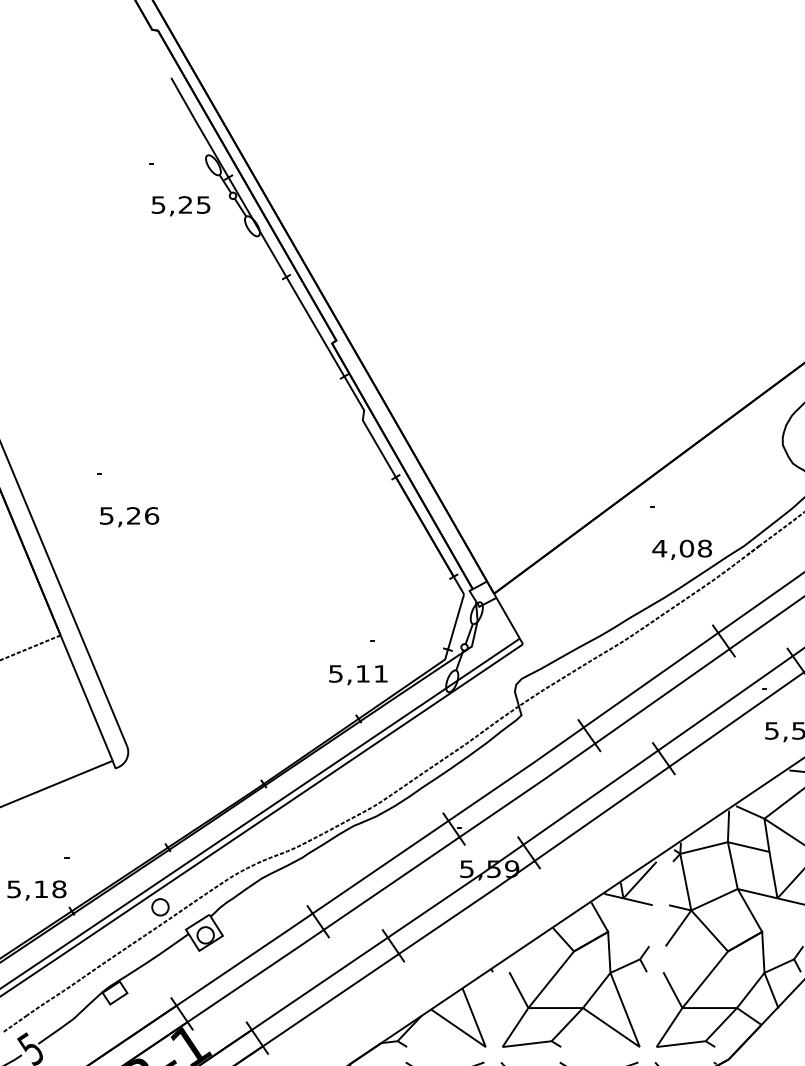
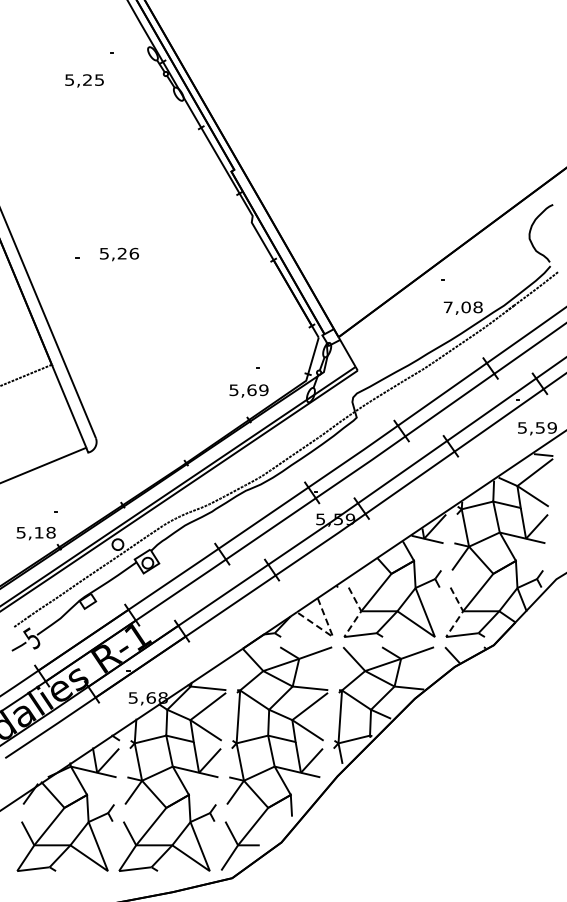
text: (180, 205) -> (84, 80), moved
text: (129, 517) -> (119, 254), moved
text: (660, 548) -> (448, 307), 4,08 -> 7,08
text: (371, 674) -> (257, 390), 5,11 -> 5,69
line: (527, 1009) -> (360, 612), solid -> dashed
line: (681, 1009) -> (462, 612), solid -> dashed
line: (484, 1046) -> (332, 636), solid -> dashed

